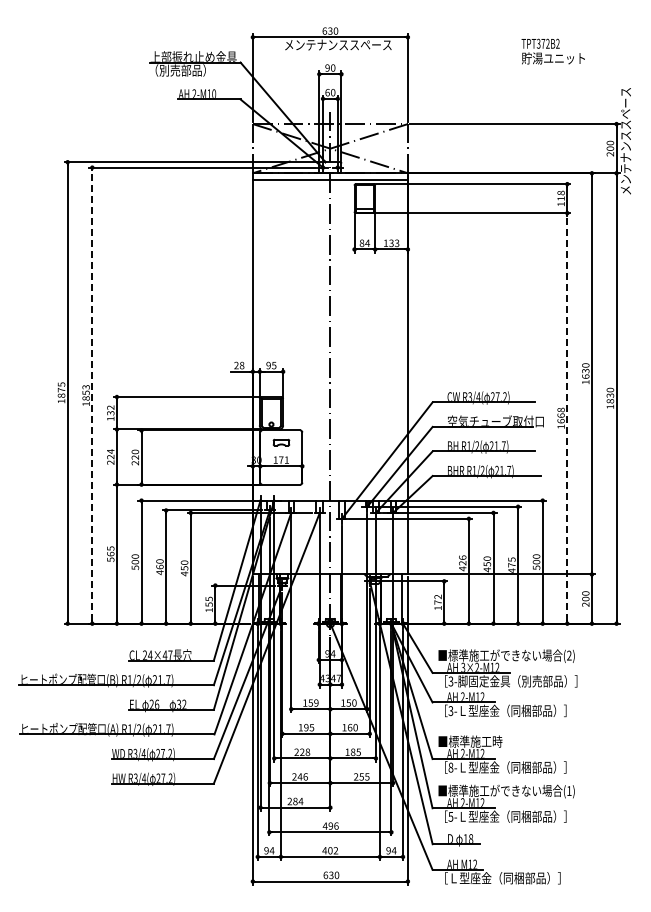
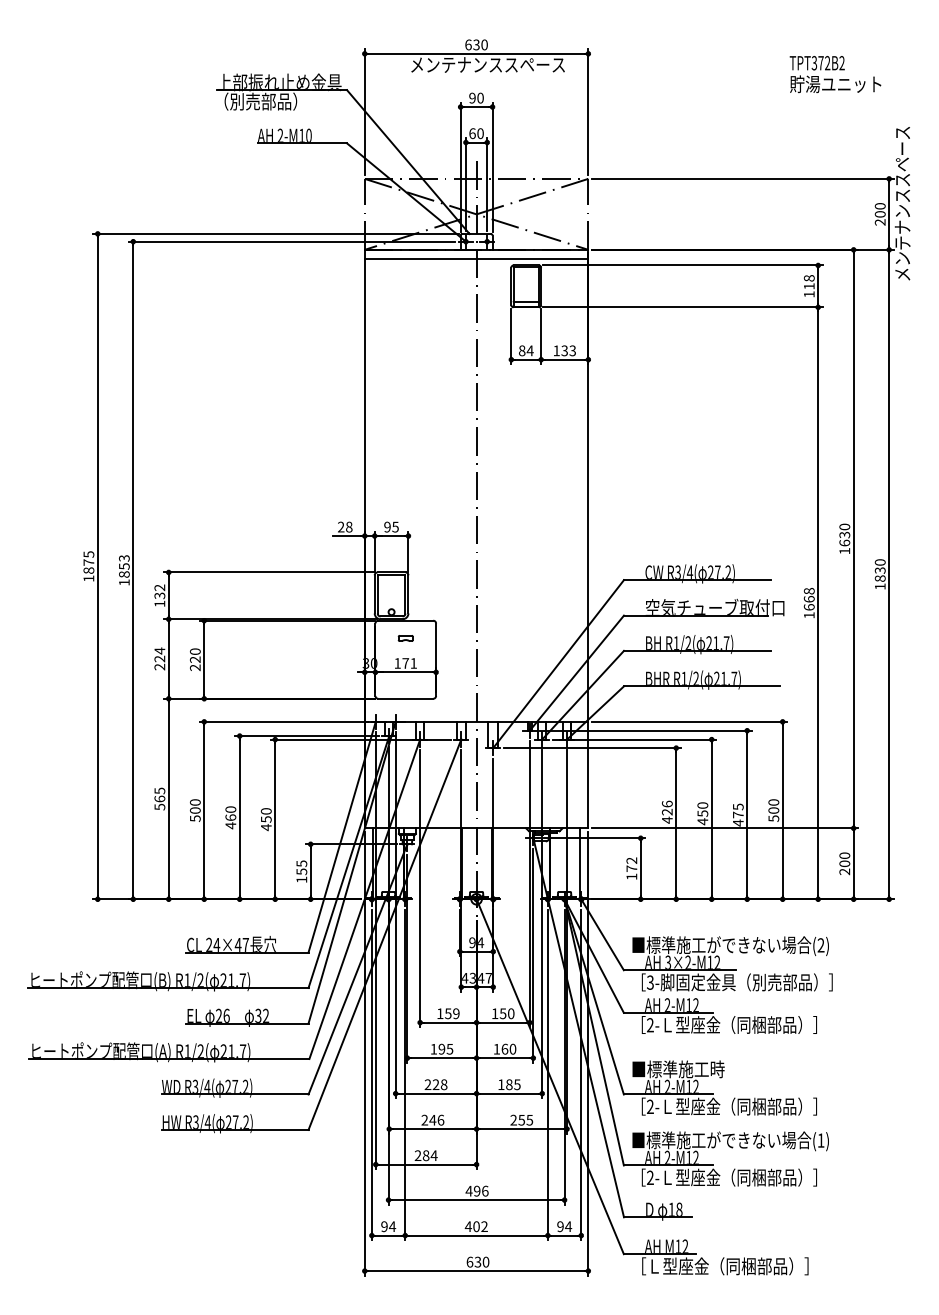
text: (552, 51) -> (834, 74), moved
line: (92, 395) -> (133, 570), dashed -> solid
line: (567, 418) -> (818, 603), dashed -> solid
part: (280, 442) -> (404, 638), size x0.62
text: (450, 711) -> (649, 1025), 3- -> 2-
text: (450, 767) -> (649, 1106), 8- -> 2-
text: (450, 816) -> (649, 1177), 5- -> 2-

